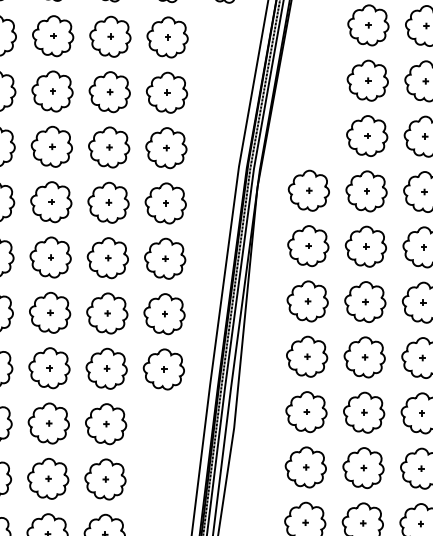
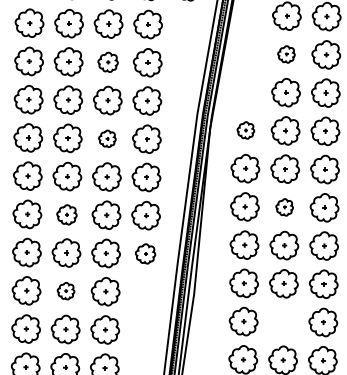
part: (367, 80) -> (286, 54), size x0.6
part: (108, 92) -> (107, 62), size x0.7
part: (308, 190) -> (245, 130), size x0.6
part: (108, 202) -> (107, 138), size x0.6
part: (364, 302) -> (284, 207), size x0.6
part: (49, 312) -> (66, 214), size x0.7
part: (163, 368) -> (145, 253), size x0.7
part: (47, 422) -> (65, 290), size x0.6
part: (363, 467) -> (283, 321), removed

